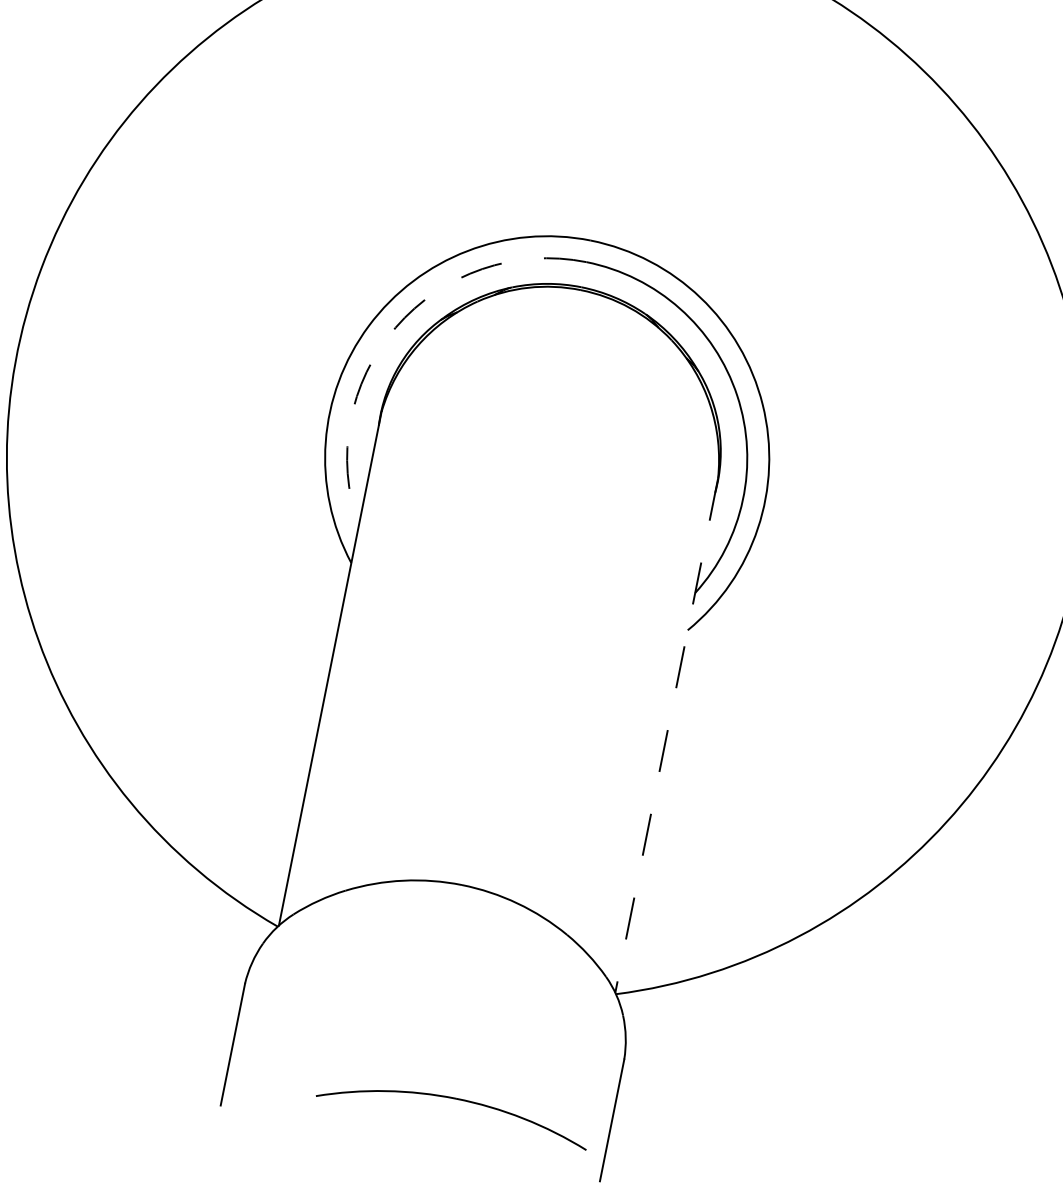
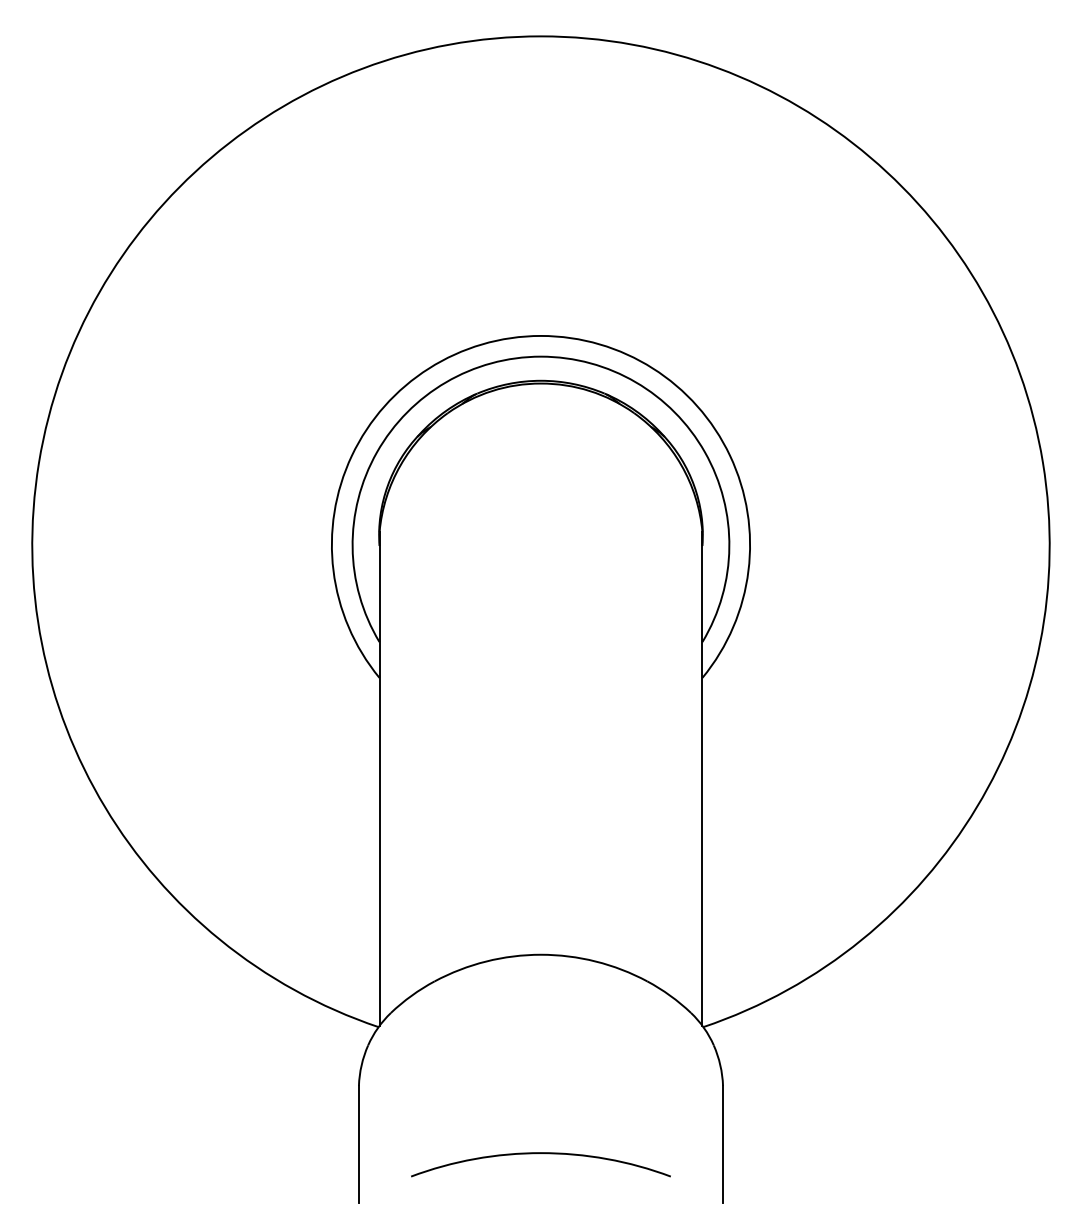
arc: (396, 327) -> (377, 452), dashed -> solid
line: (666, 736) -> (702, 779), dashed -> solid
part: (451, 1099) -> (536, 1154), moved

